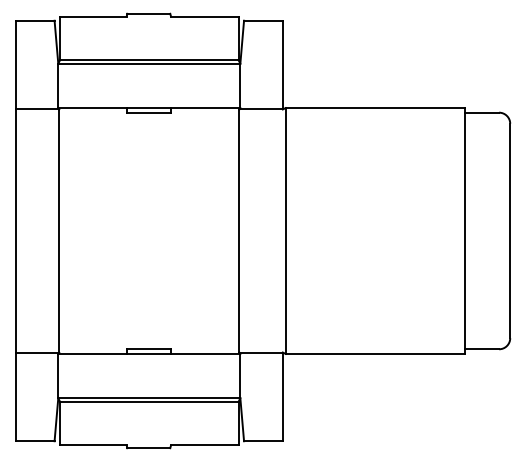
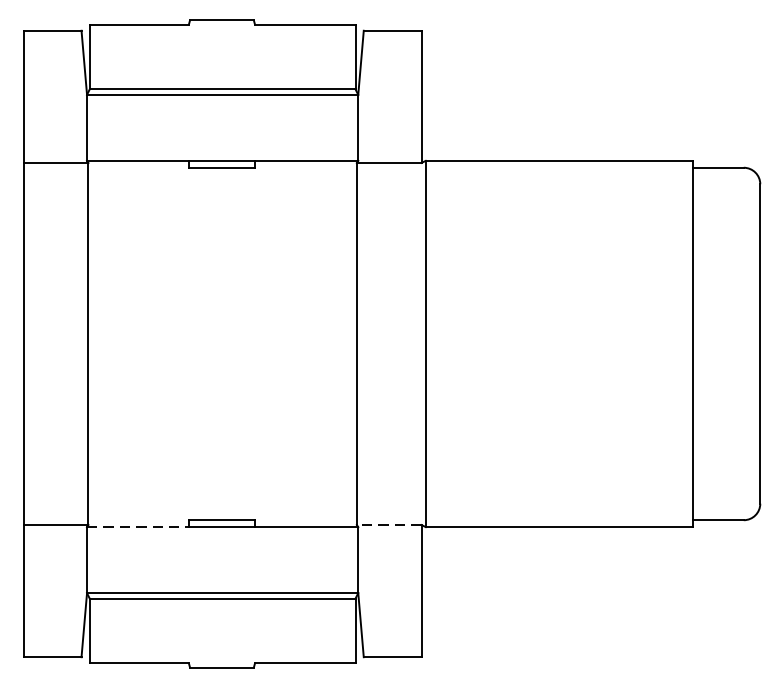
line: (261, 352) -> (389, 524), solid -> dashed
line: (92, 353) -> (138, 526), solid -> dashed

